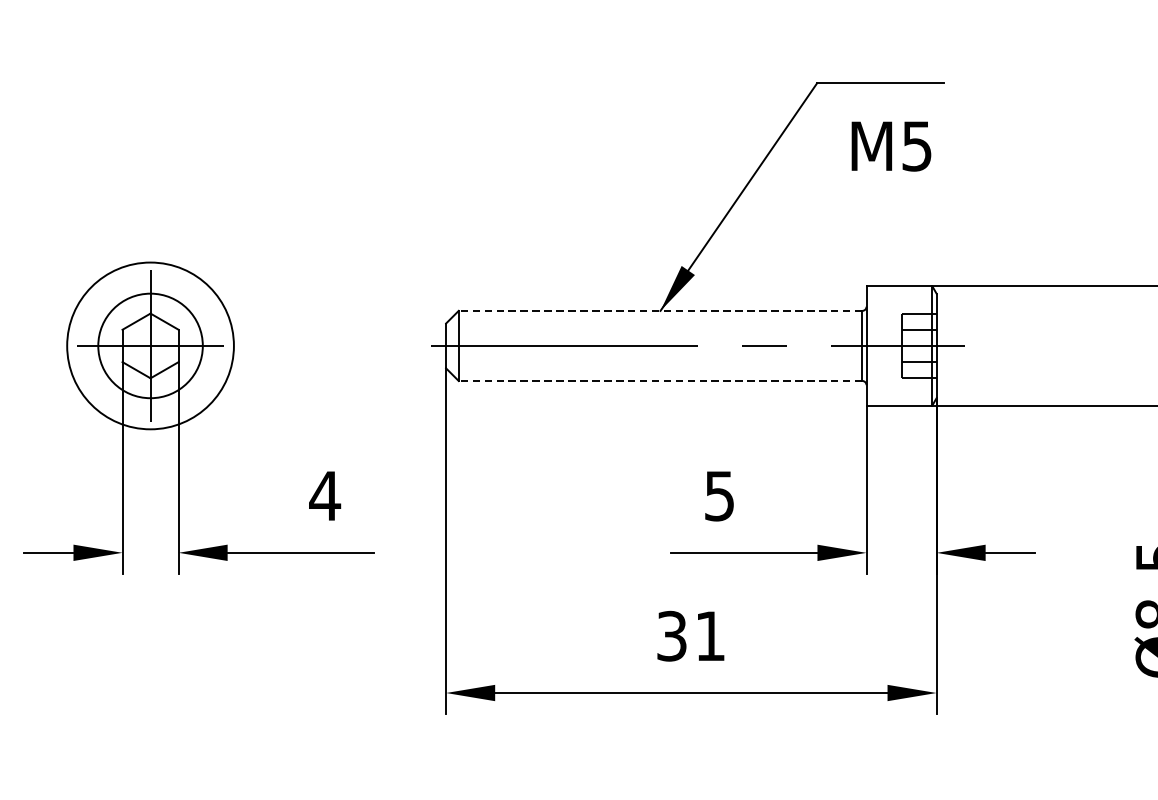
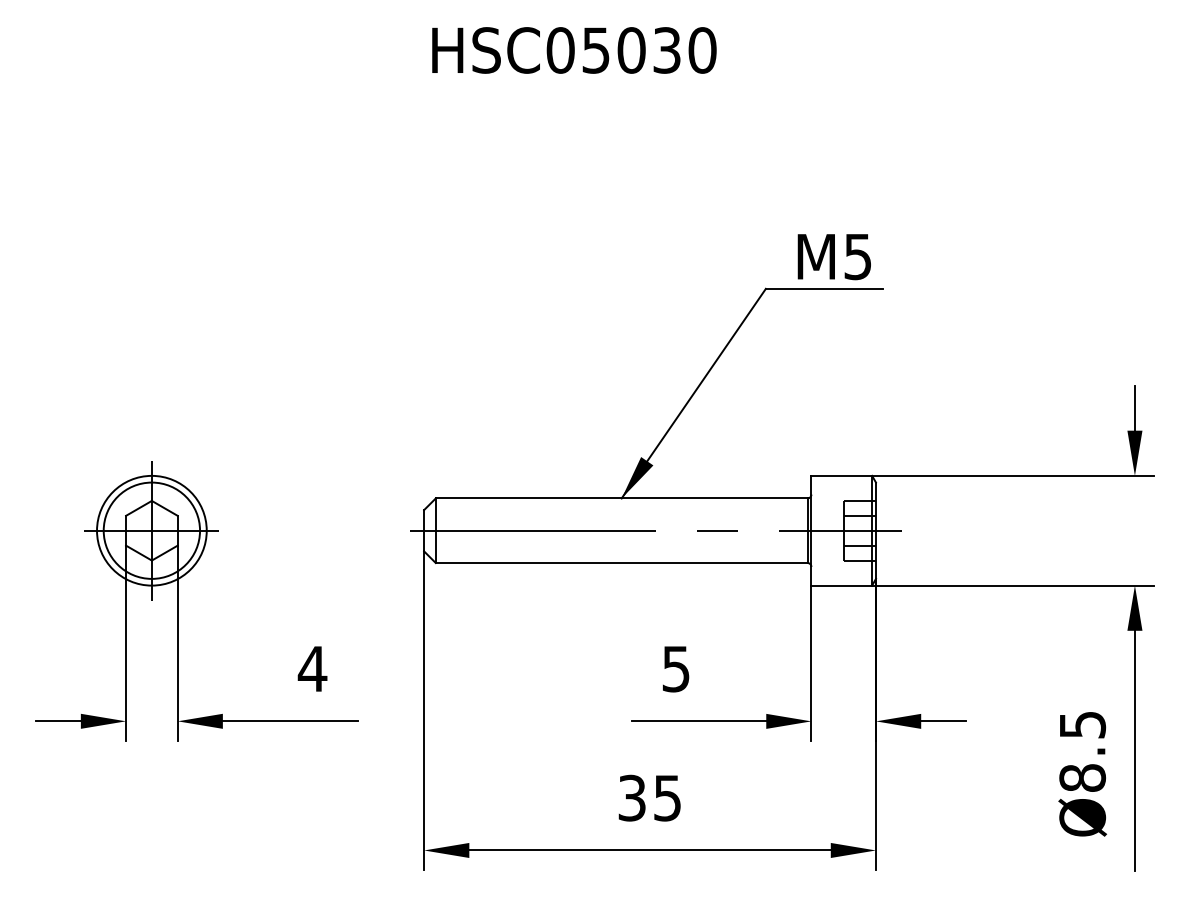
text: (890, 147) -> (833, 257), moved
line: (660, 310) -> (621, 498), dashed -> solid
circle: (150, 345) -> (151, 530), size x0.71
line: (660, 381) -> (621, 563), dashed -> solid
text: (710, 636) -> (667, 798), 31 -> 35

